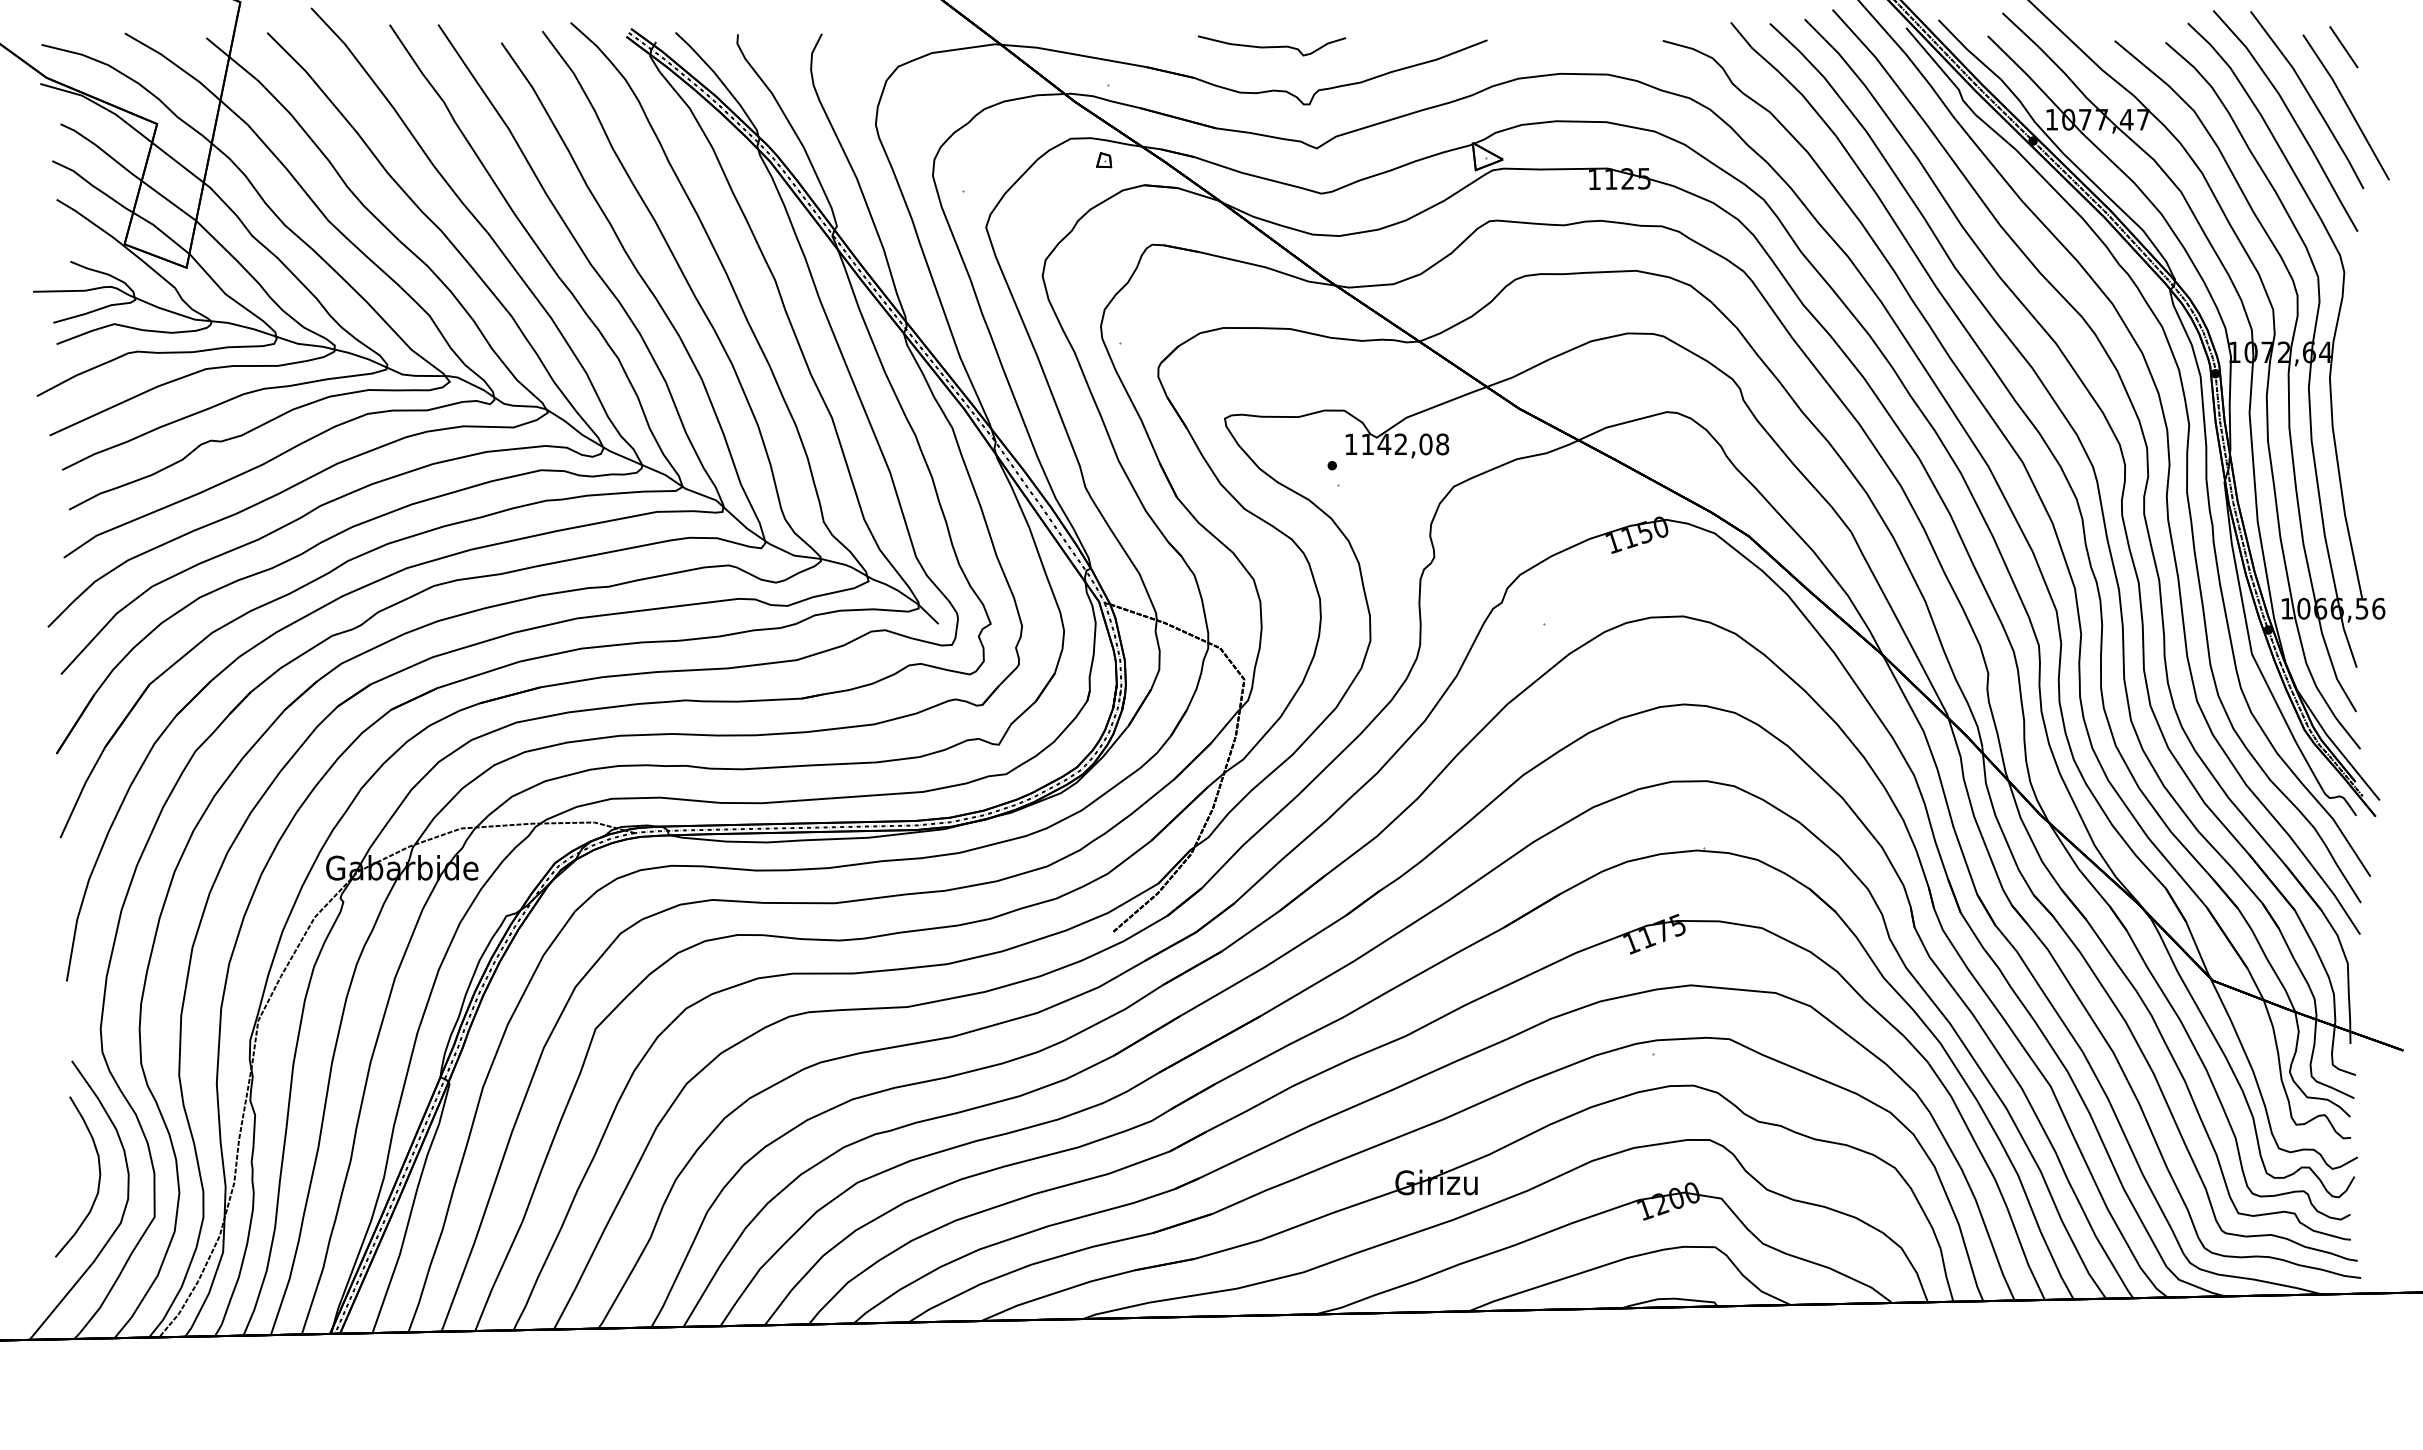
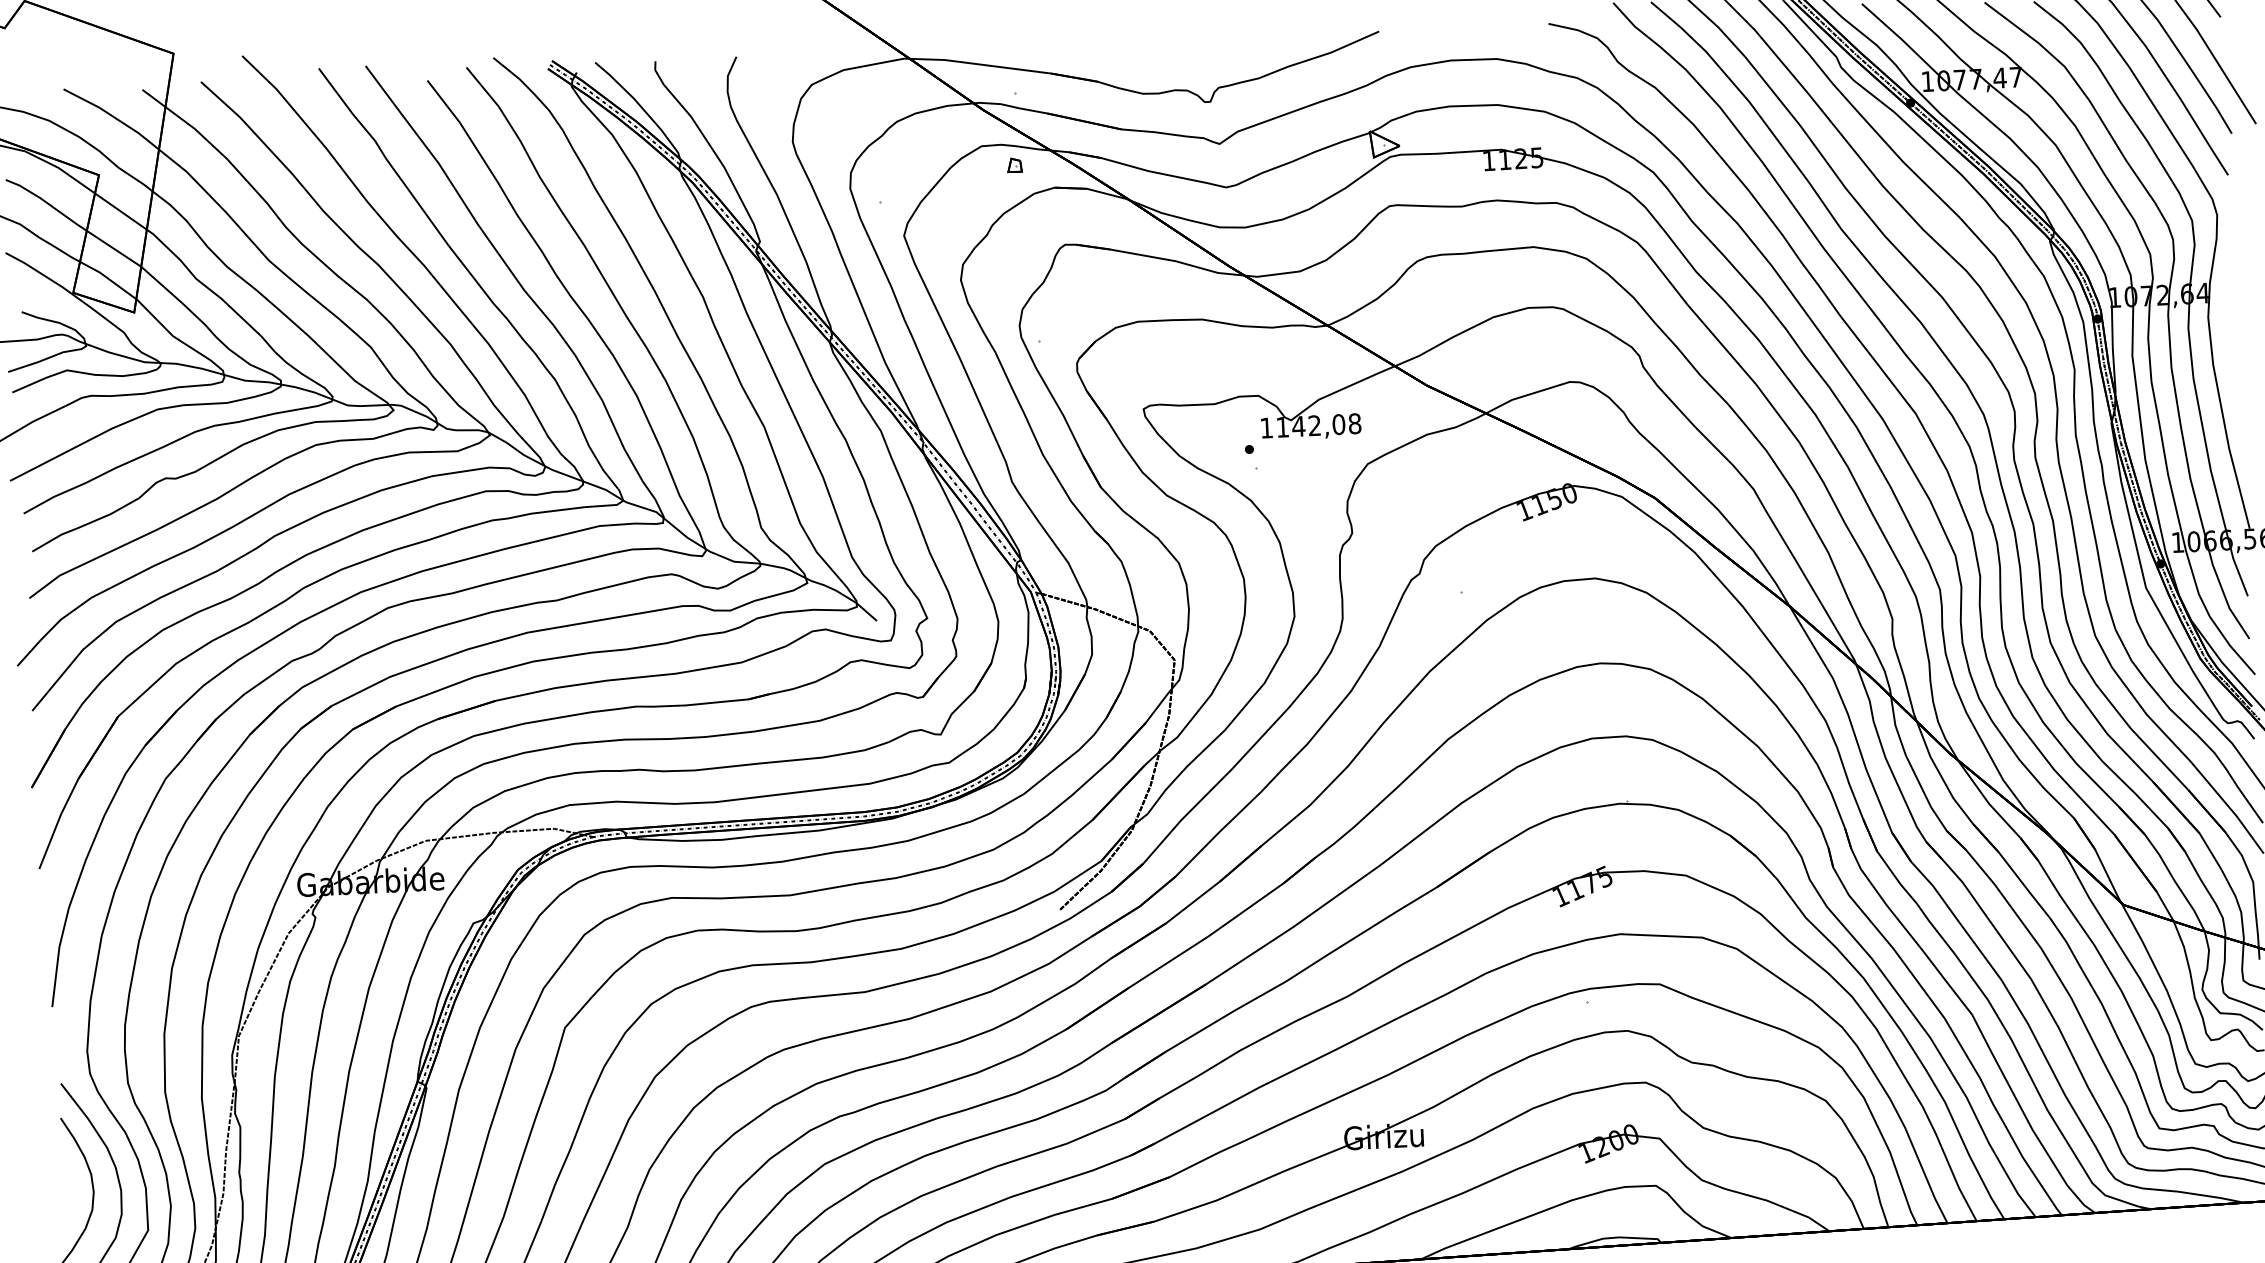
curve: (1271, 46) -> (1170, 47), removed

